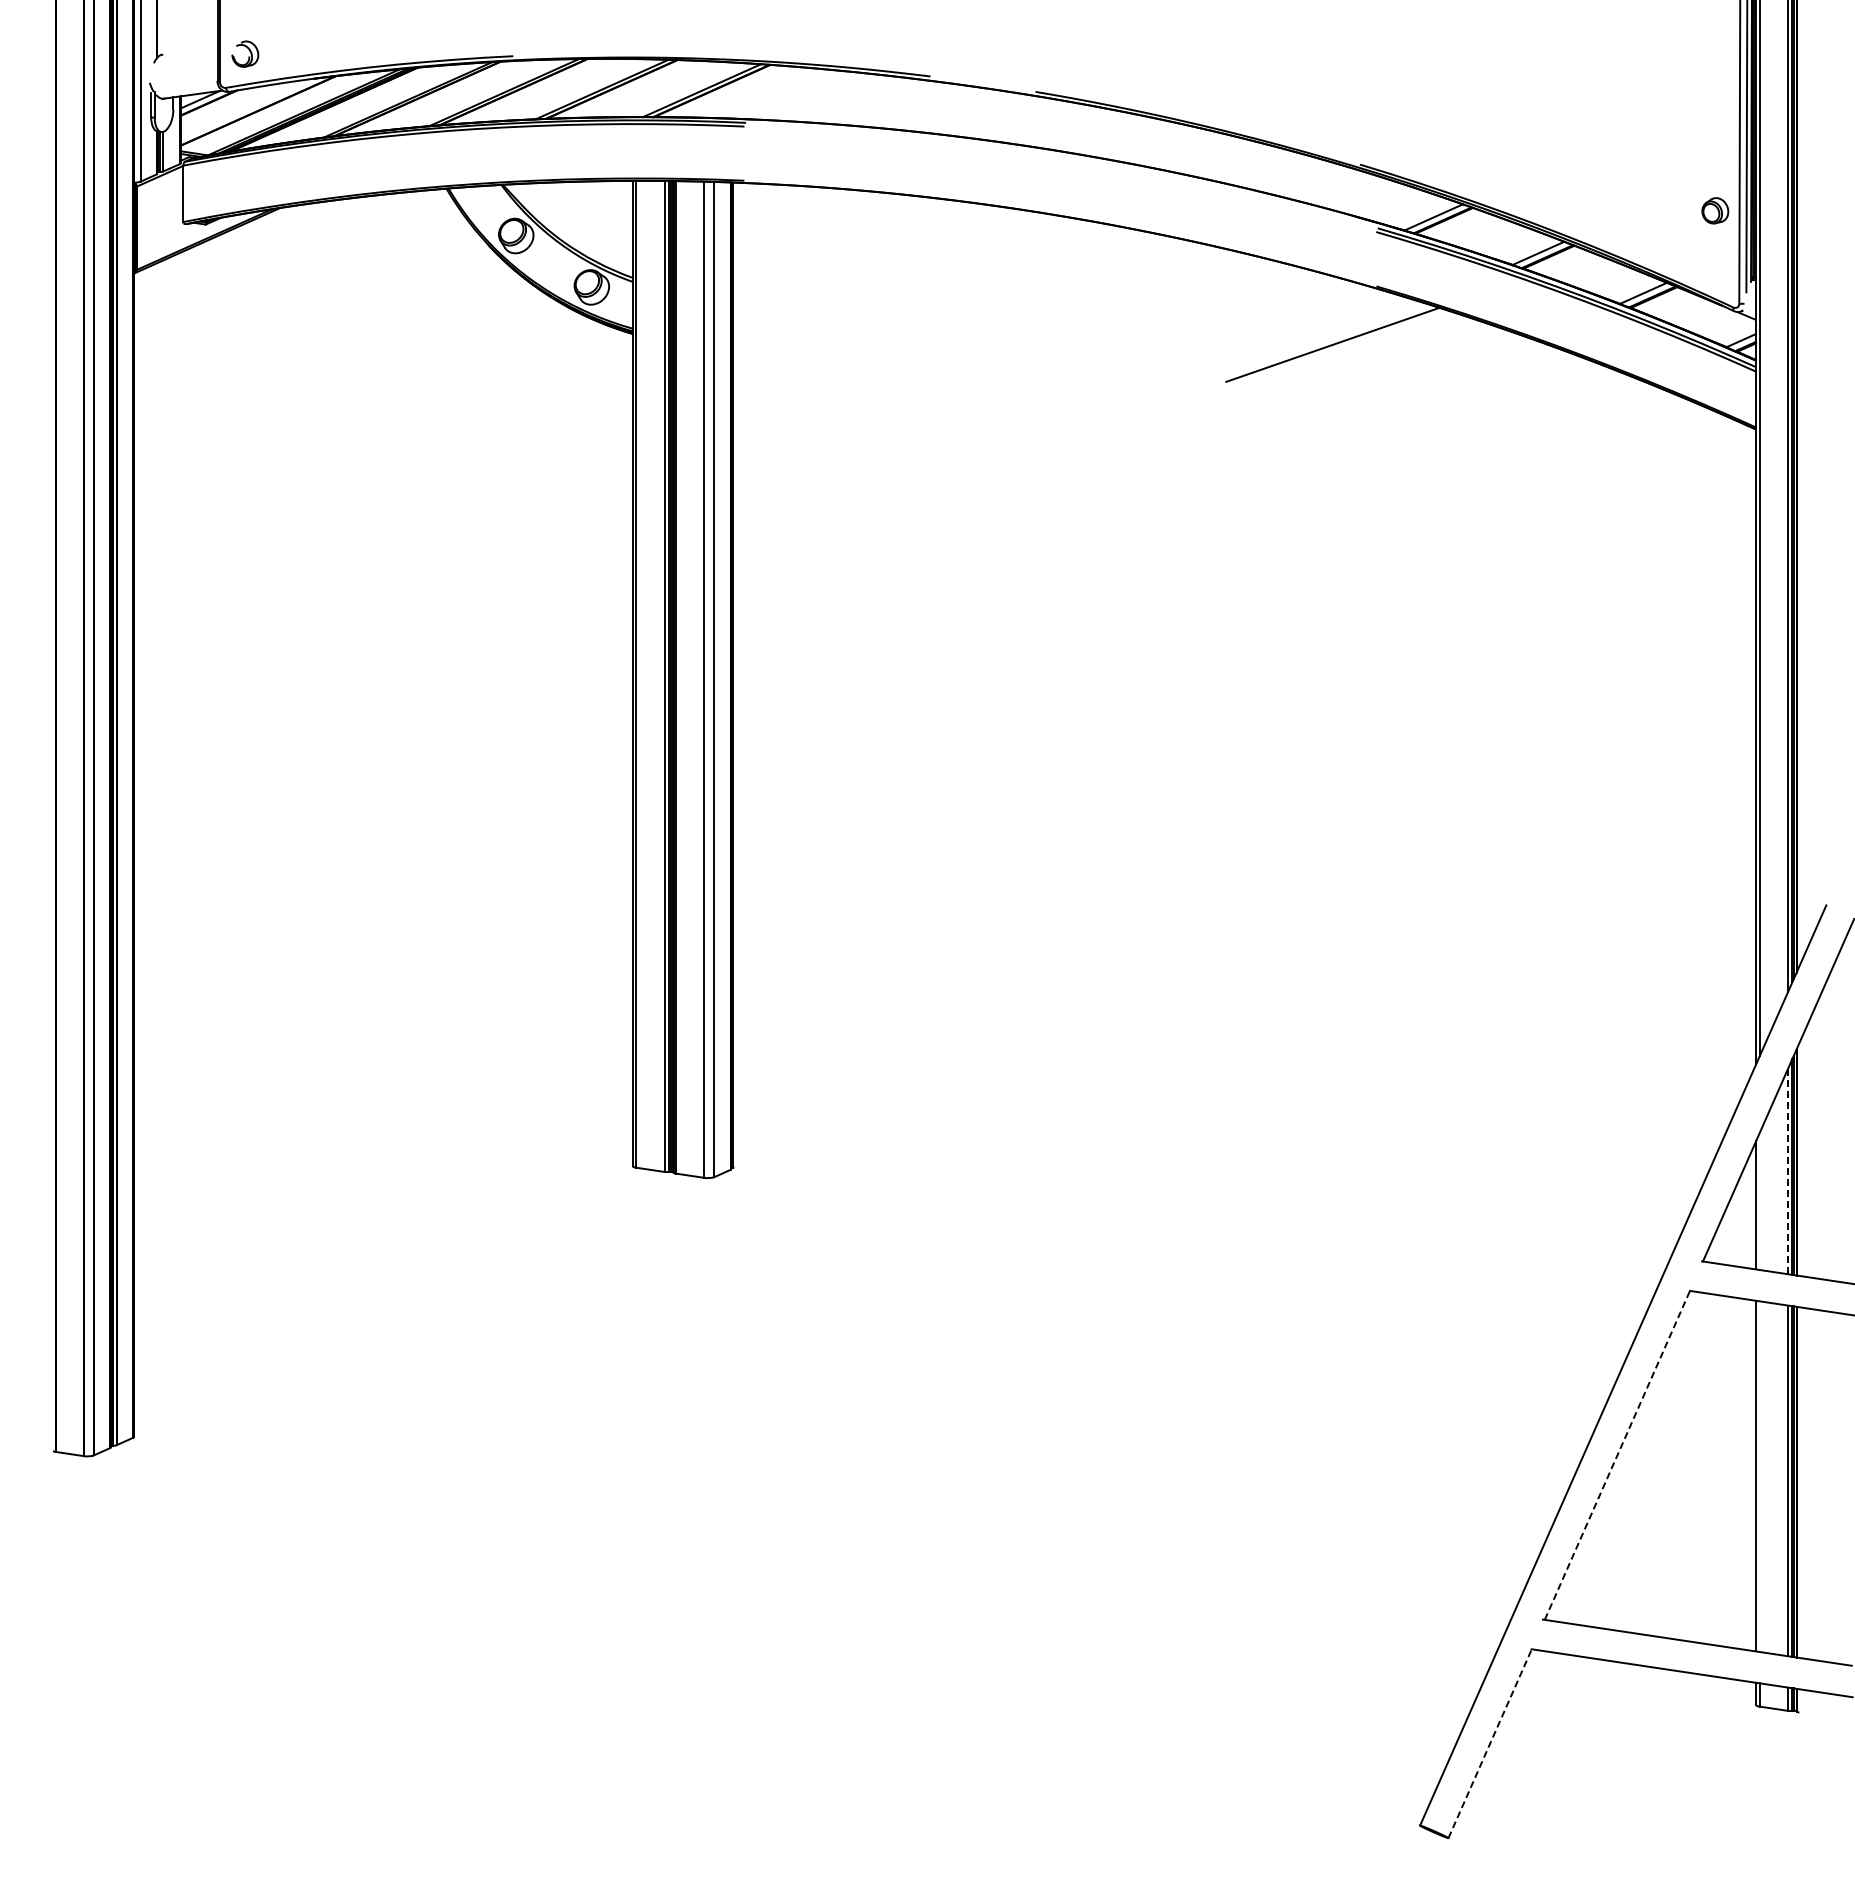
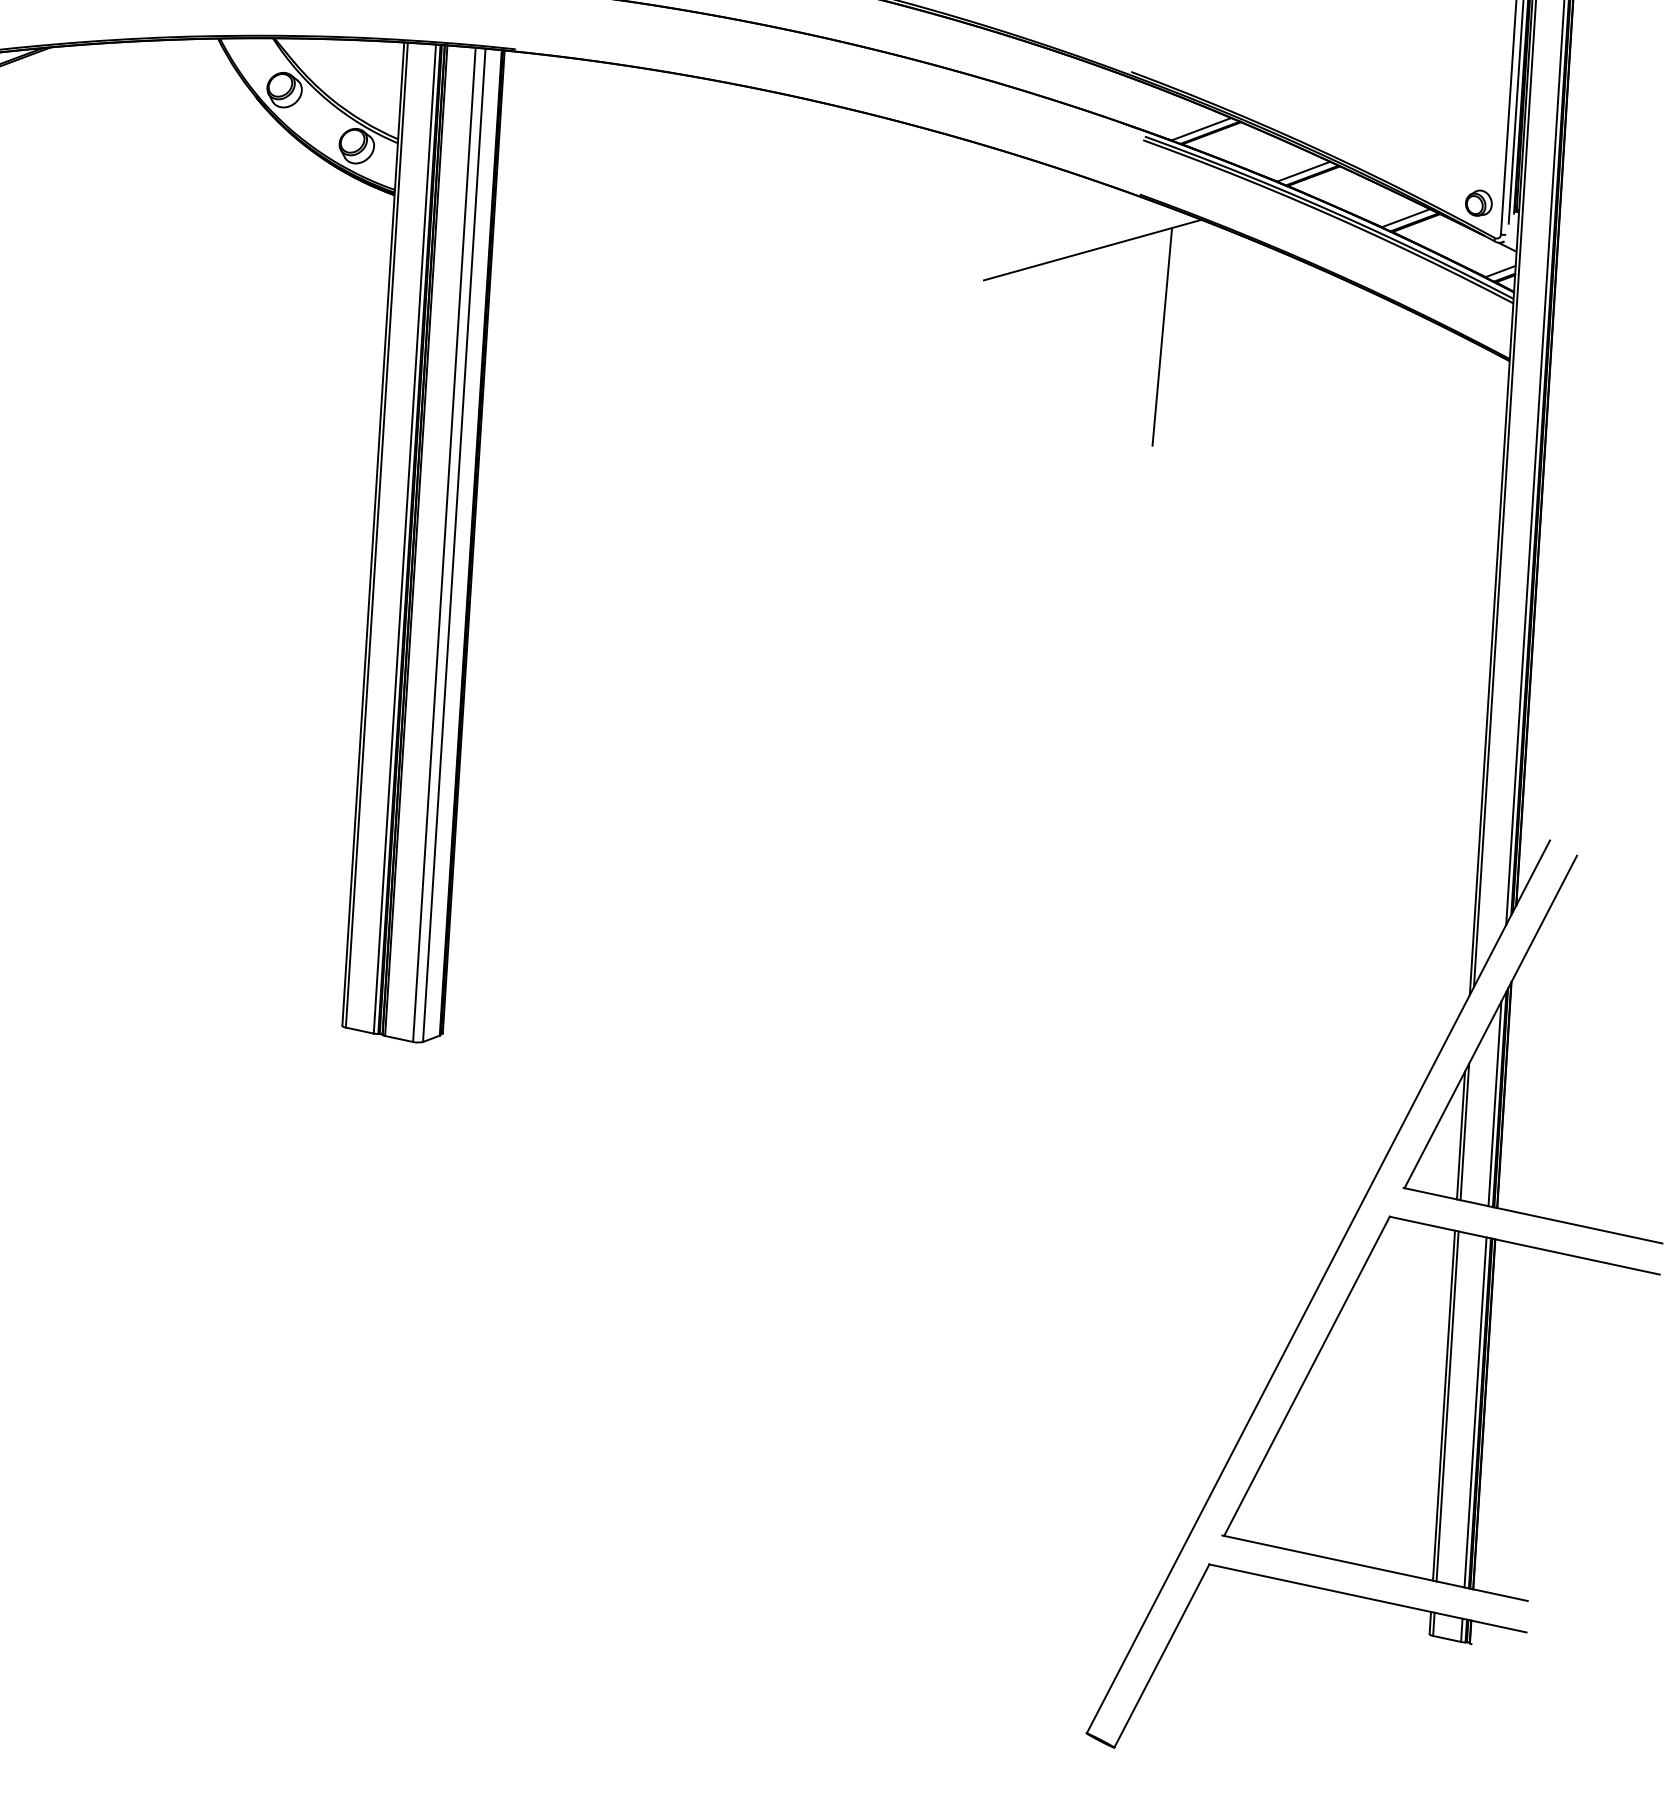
part: (1715, 210) -> (1479, 202), moved
line: (1407, 426) -> (1162, 336), added
line: (1787, 1171) -> (1494, 1103), dashed -> solid
line: (1759, 1201) -> (1464, 1131), added
line: (1617, 1455) -> (1307, 1376), dashed -> solid
line: (1759, 1476) -> (1447, 1406), added
line: (1490, 1743) -> (1162, 1655), dashed -> solid

